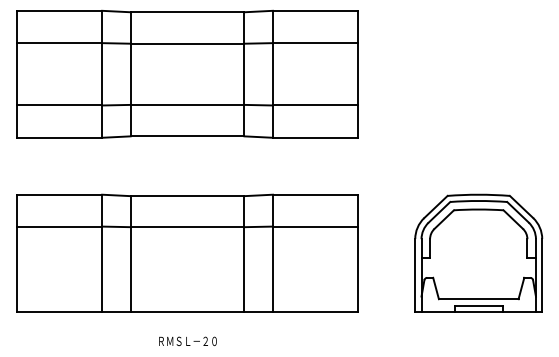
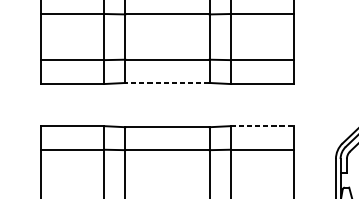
line: (187, 136) -> (167, 83), solid -> dashed
line: (315, 194) -> (262, 125), solid -> dashed

